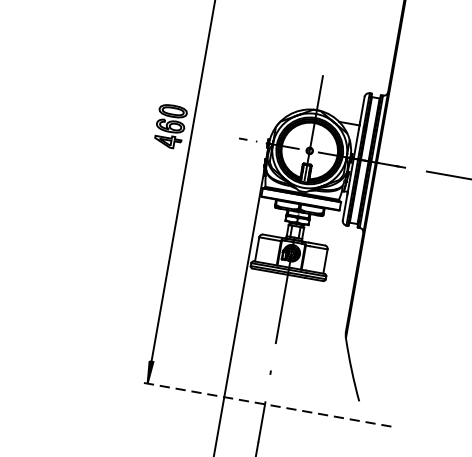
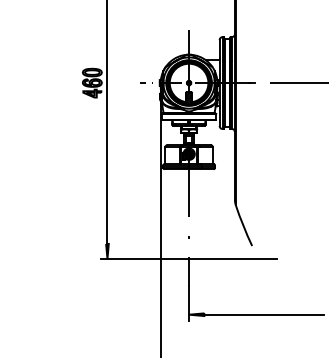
line: (265, 404) -> (189, 259), dashed -> solid

